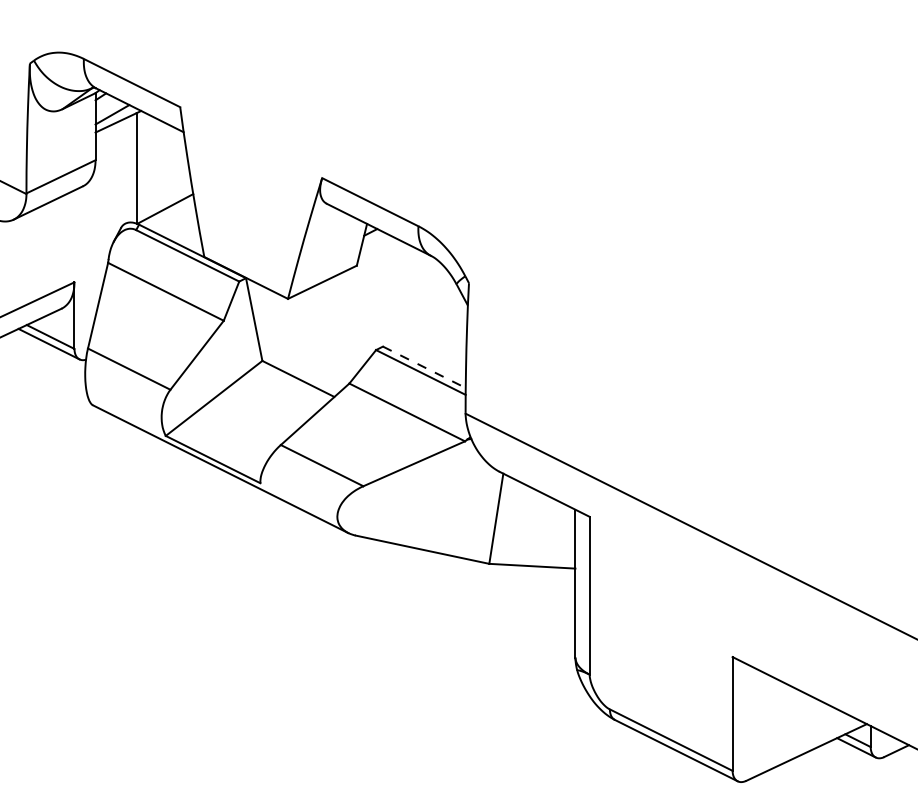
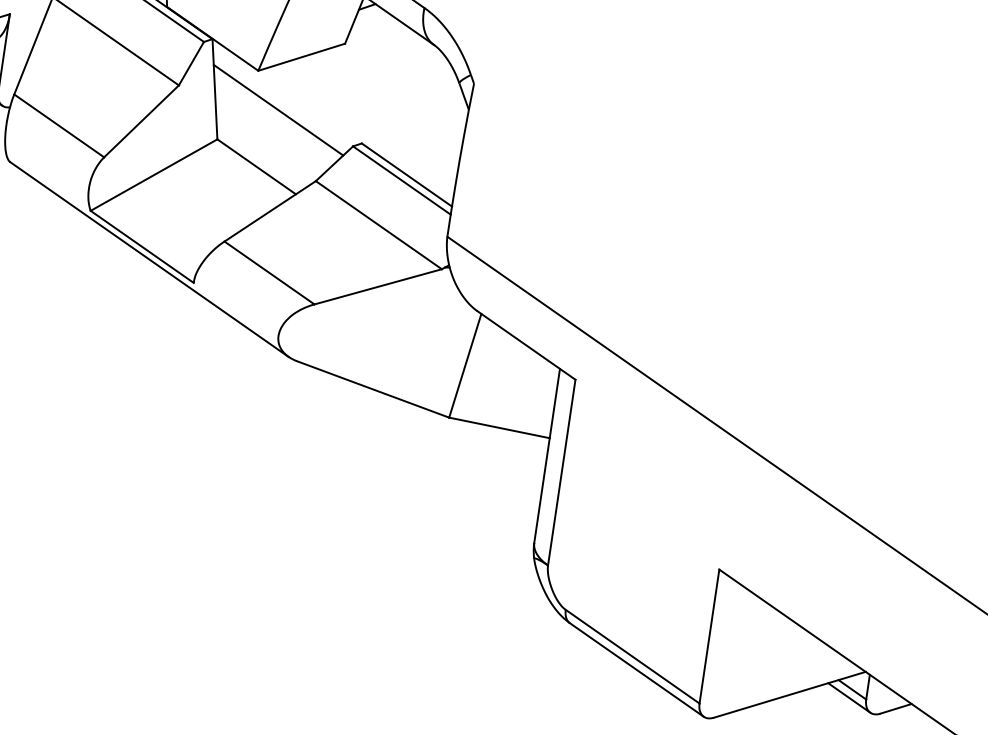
line: (309, 328) -> (278, 109), added
line: (424, 367) -> (407, 175), dashed -> solid

